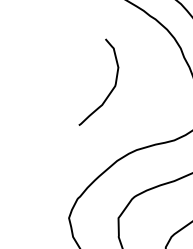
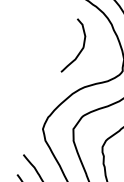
curve: (108, 92) -> (79, 51), moved

